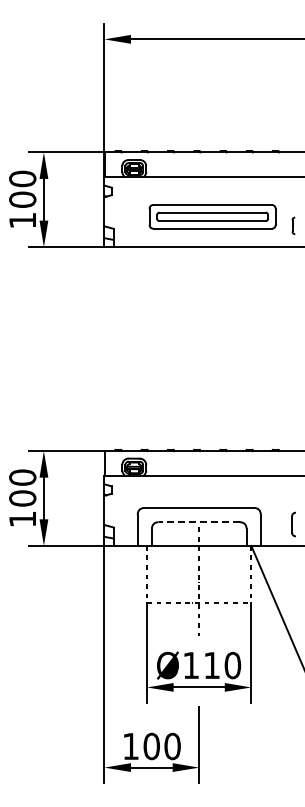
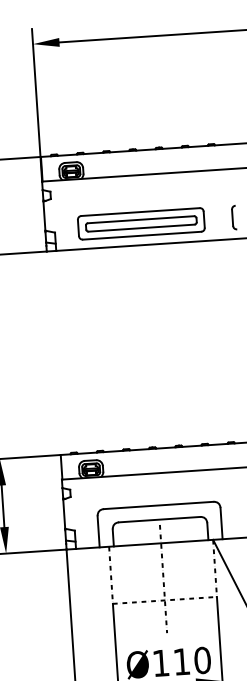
part: (212, 216) -> (141, 223), moved
part: (293, 225) -> (233, 217), size x1.43
line: (199, 522) -> (159, 519), dashed -> solid

